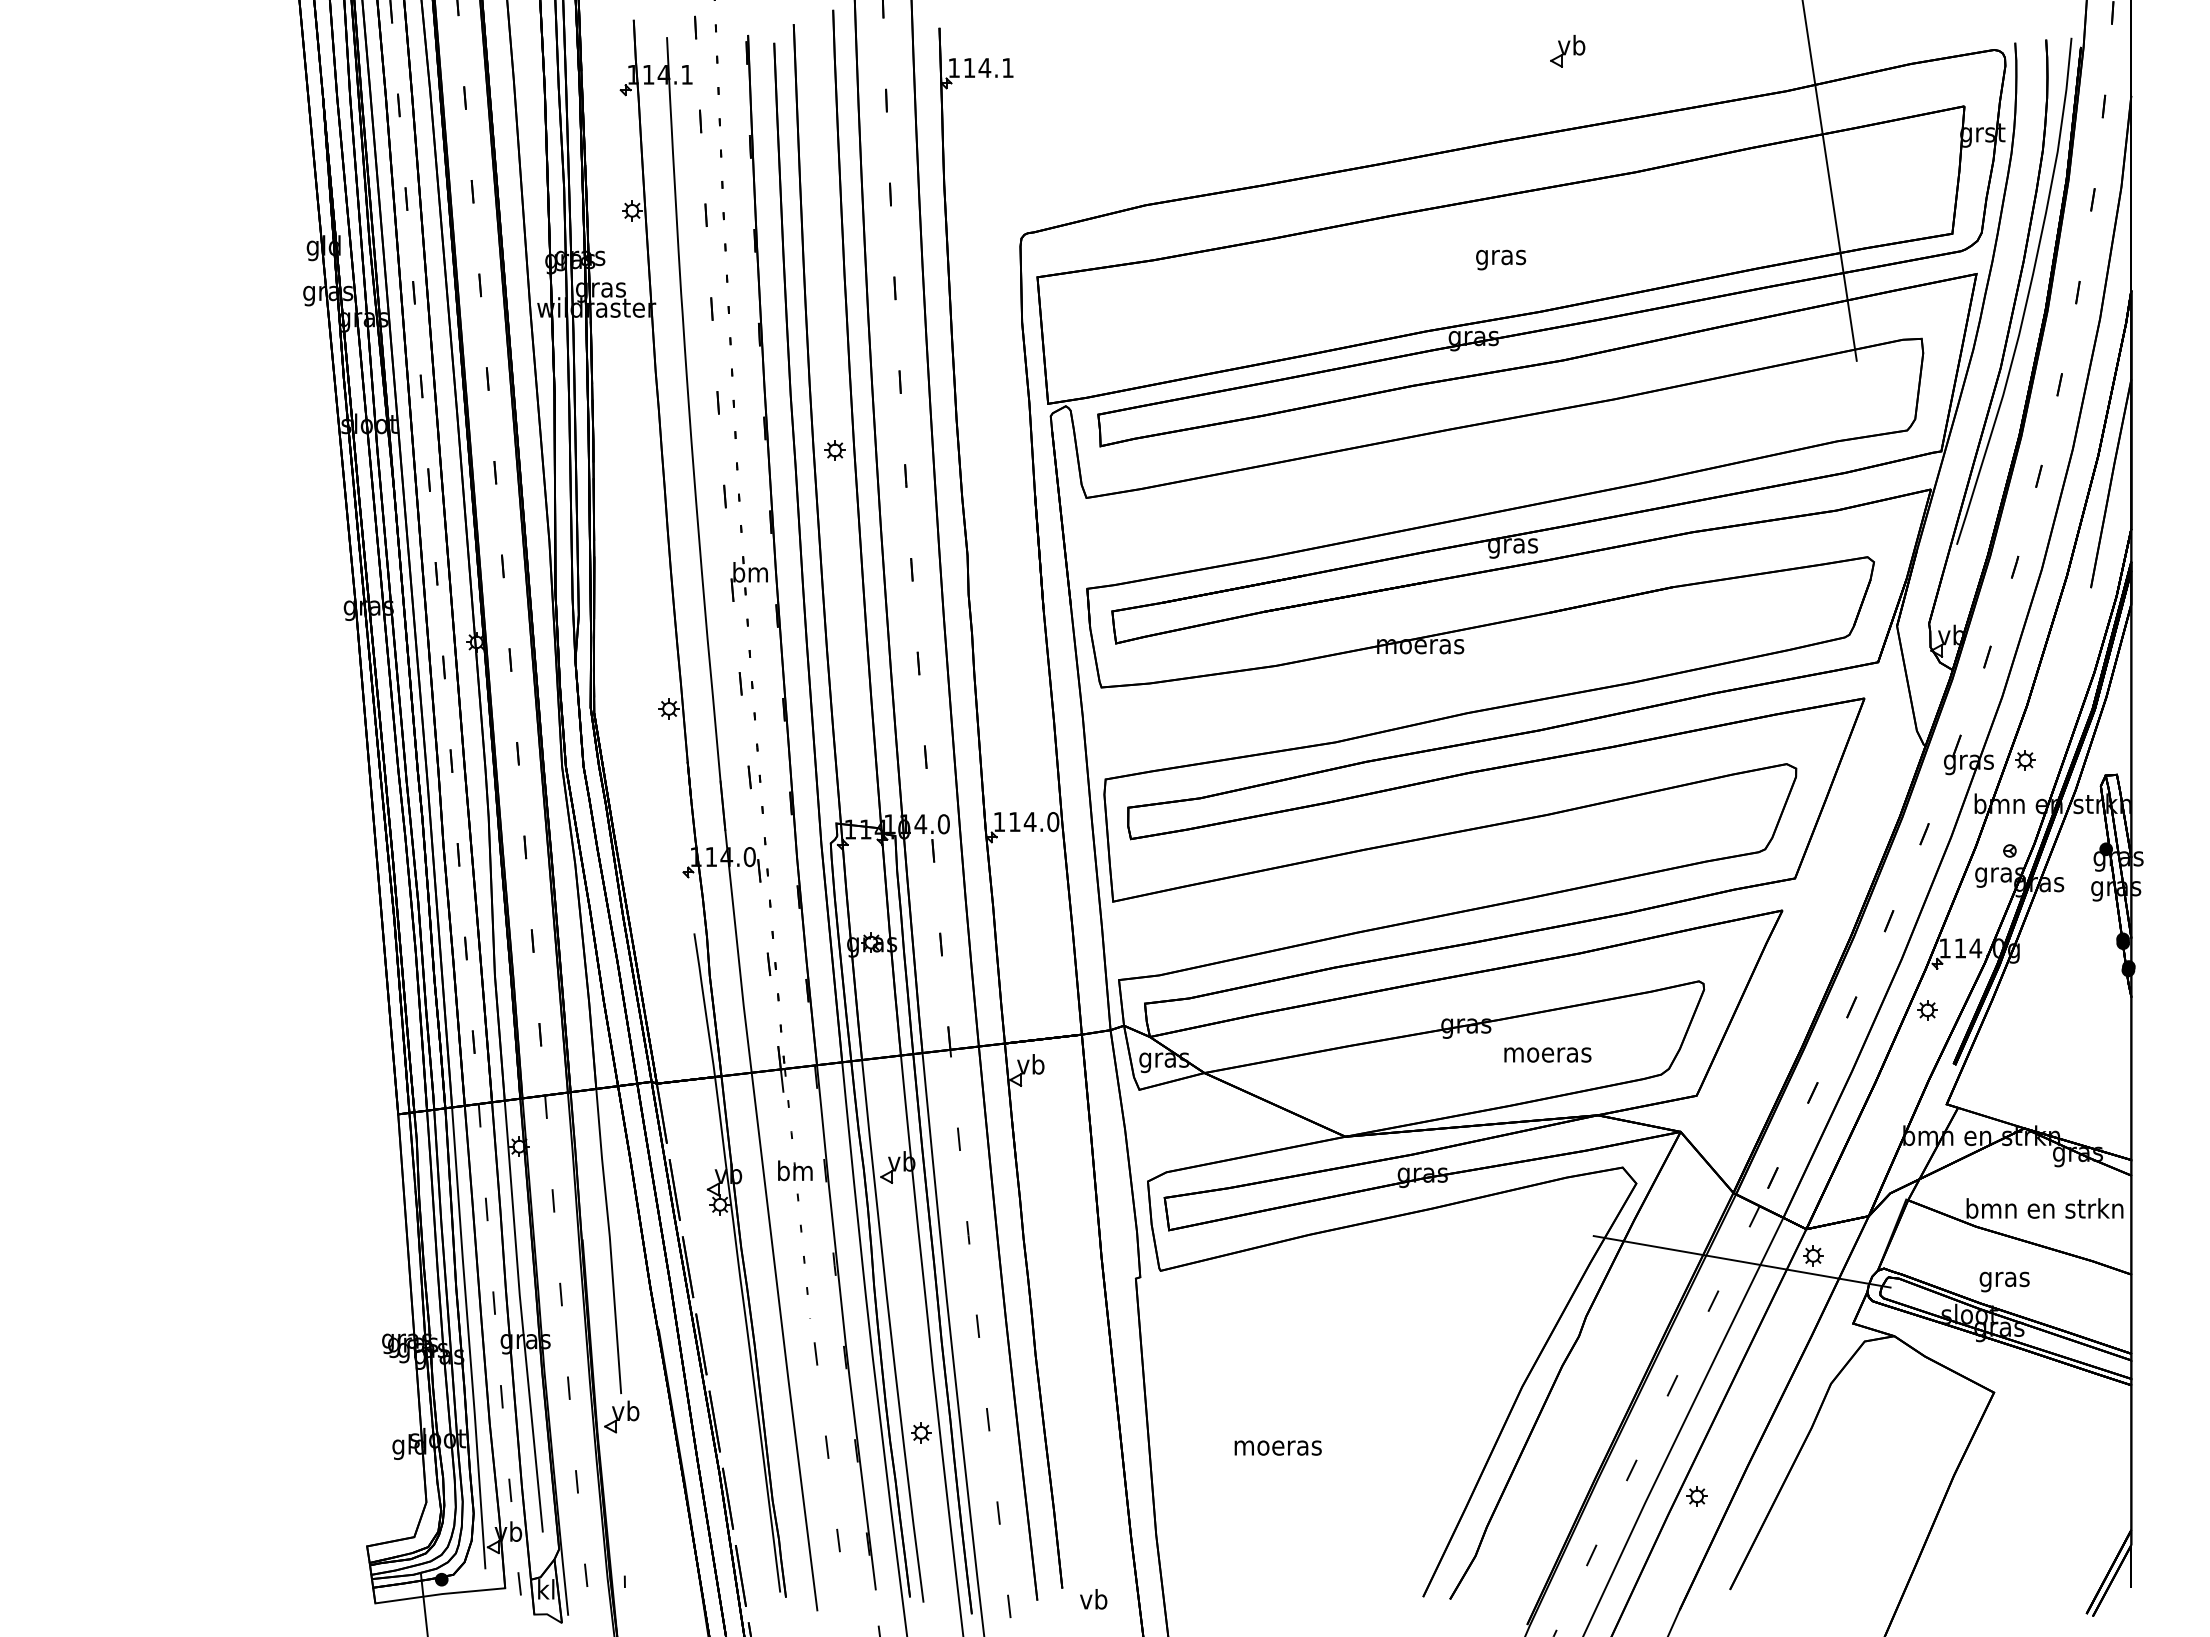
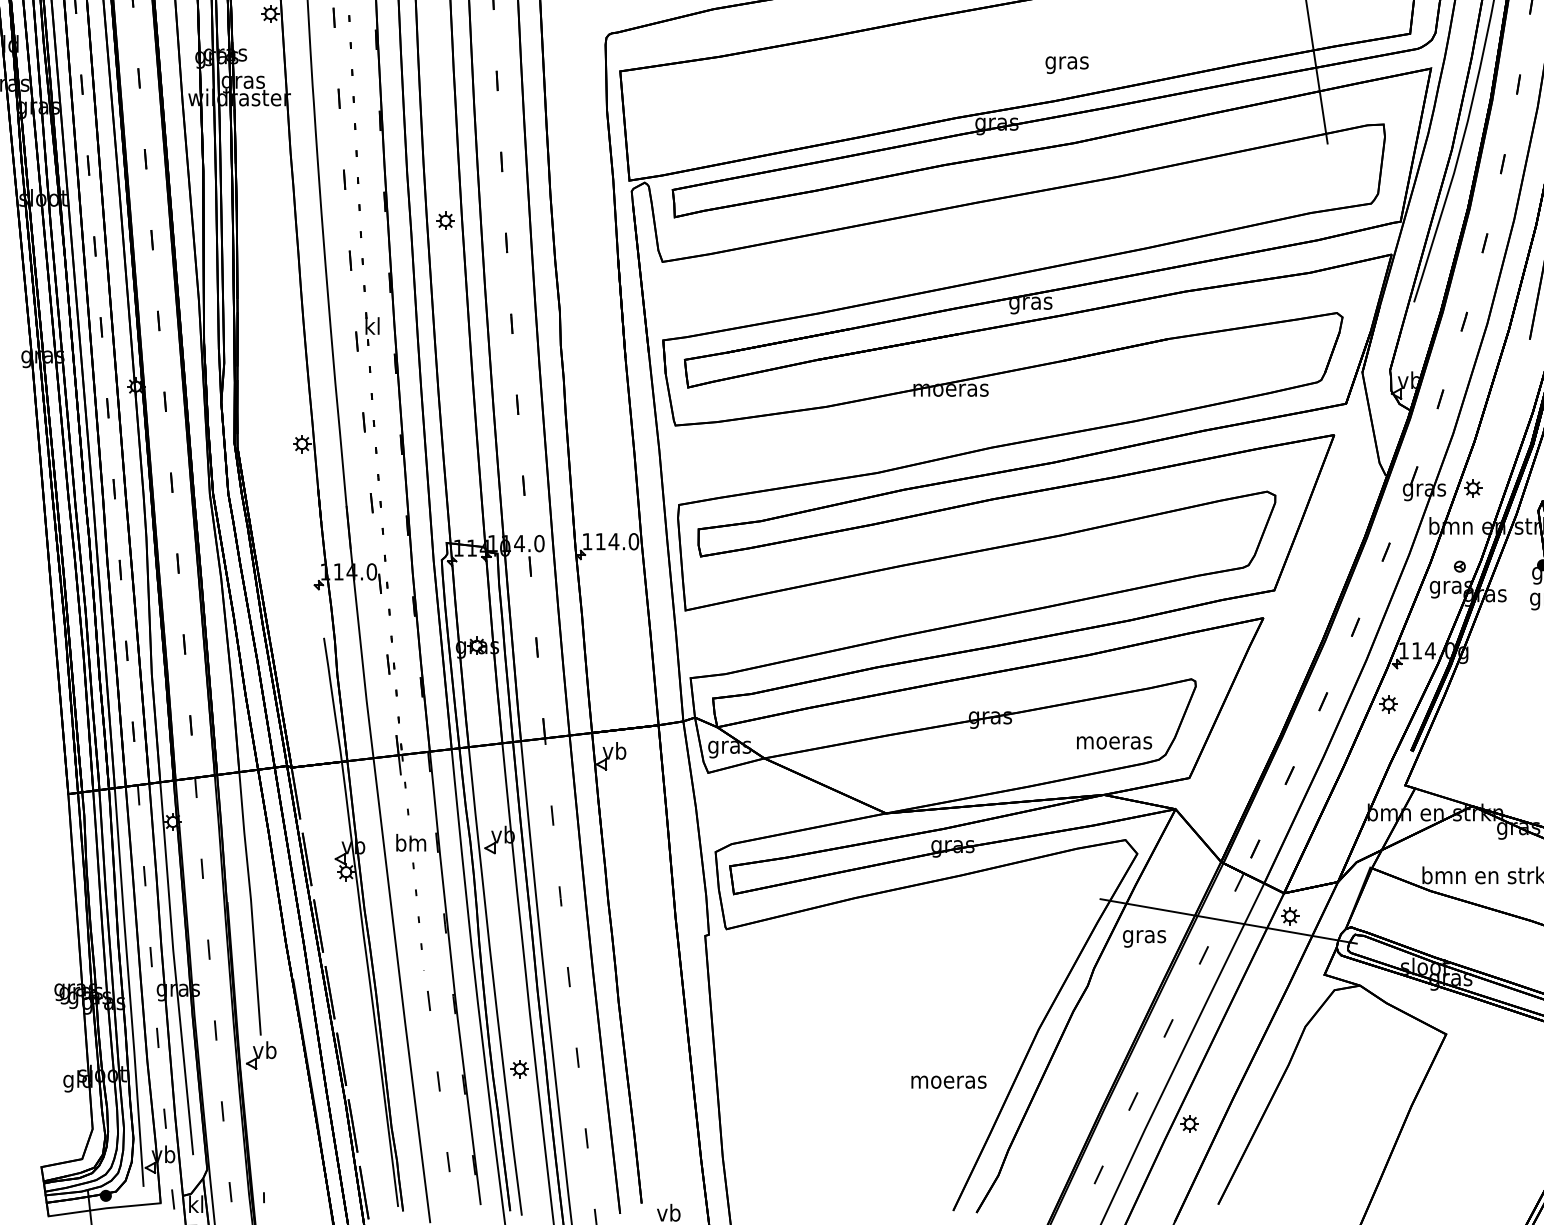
text: (1501, 259) -> (1067, 64), moved
text: (750, 572) -> (372, 326), bm -> kl
text: (1547, 1054) -> (1114, 742), moved
text: (2004, 1281) -> (1144, 938), moved
text: (1277, 1447) -> (948, 1081), moved

